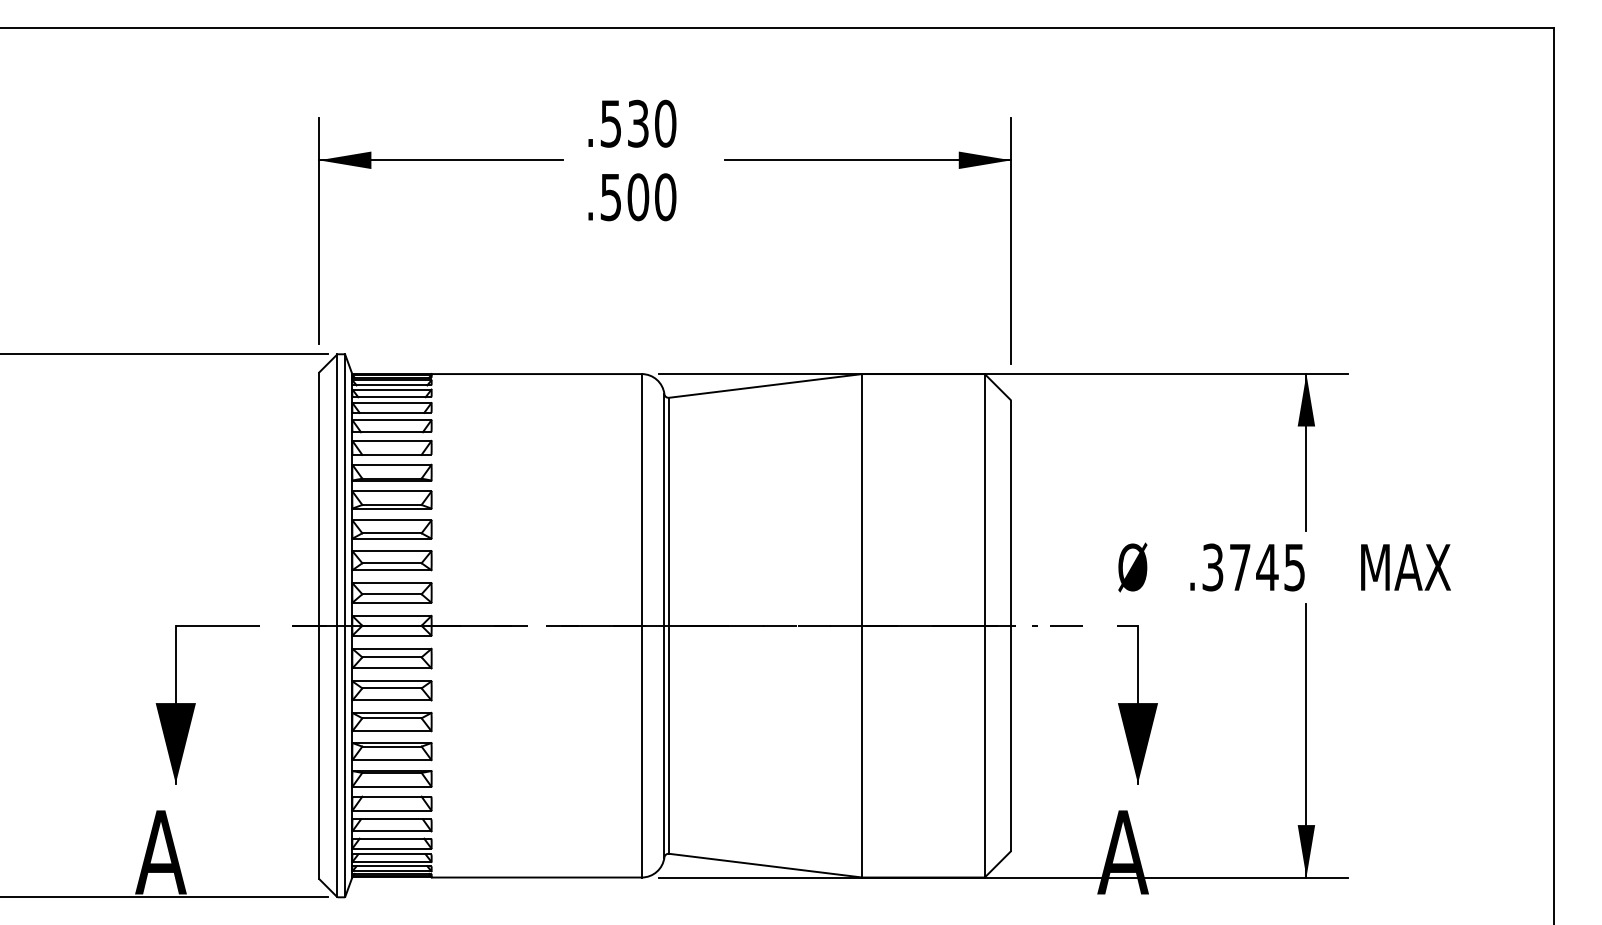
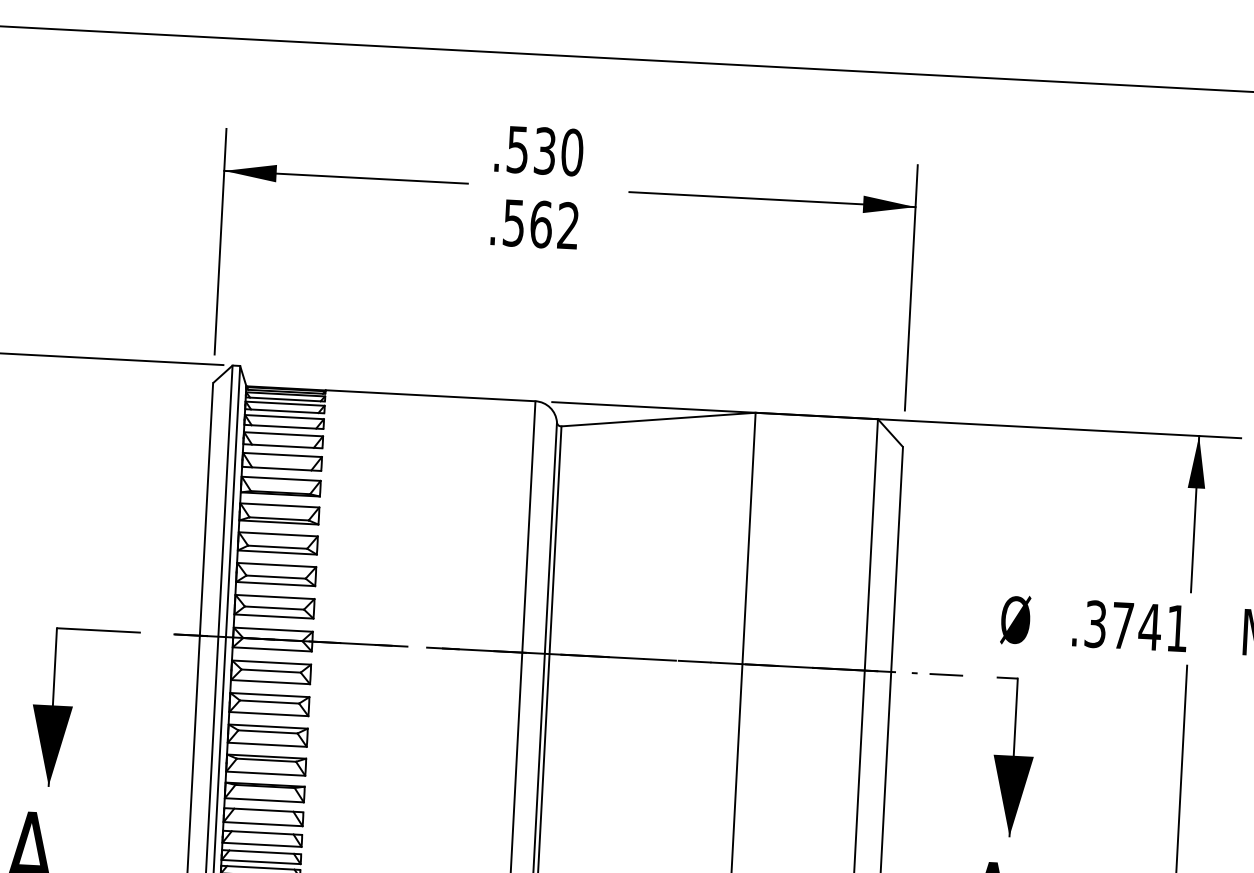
text: (651, 197) -> (554, 225), .500 -> .562
text: (1294, 567) -> (1177, 628), .3745 -> .3741

